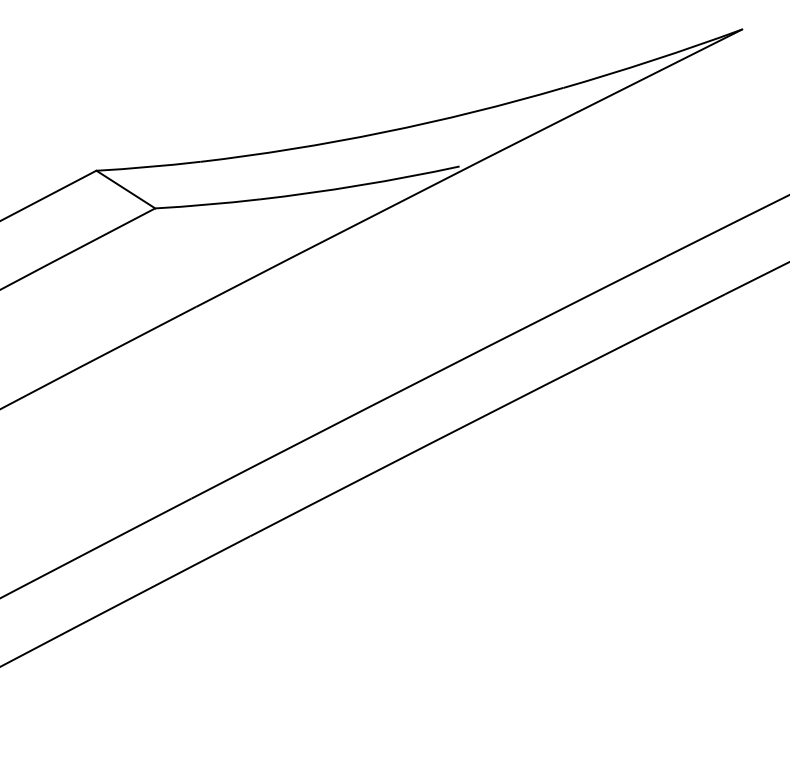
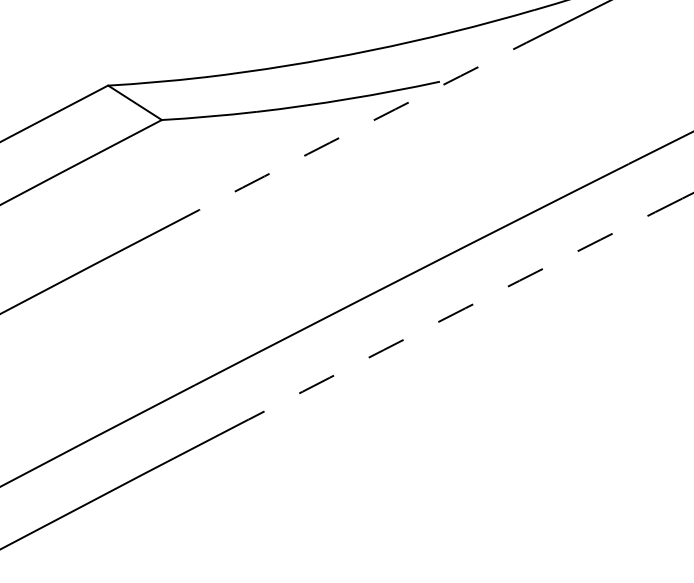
arc: (386, 208) -> (373, 120), solid -> dashed
arc: (487, 414) -> (465, 308), solid -> dashed

